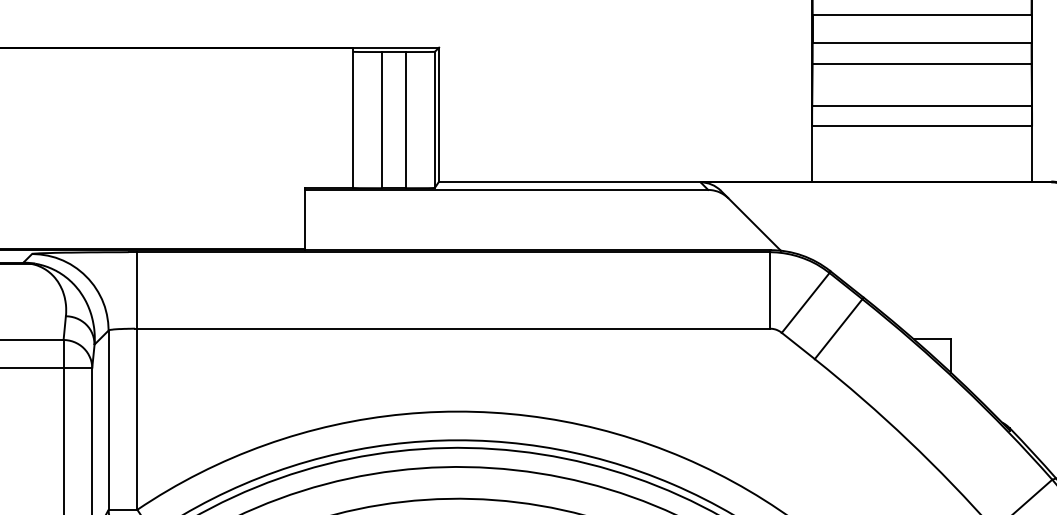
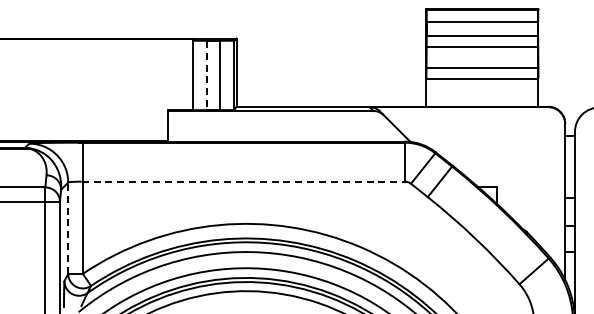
line: (382, 120) -> (207, 75), solid -> dashed
line: (452, 328) -> (243, 181), solid -> dashed
line: (109, 420) -> (68, 228), solid -> dashed

